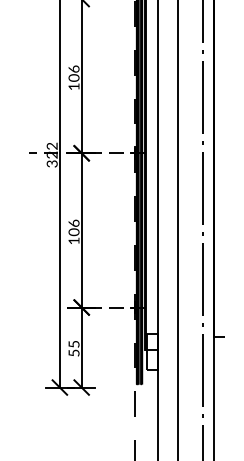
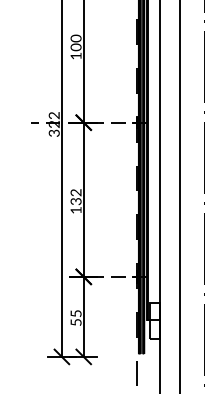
text: (73, 69) -> (75, 38), 106 -> 100
text: (73, 227) -> (75, 196), 106 -> 132

